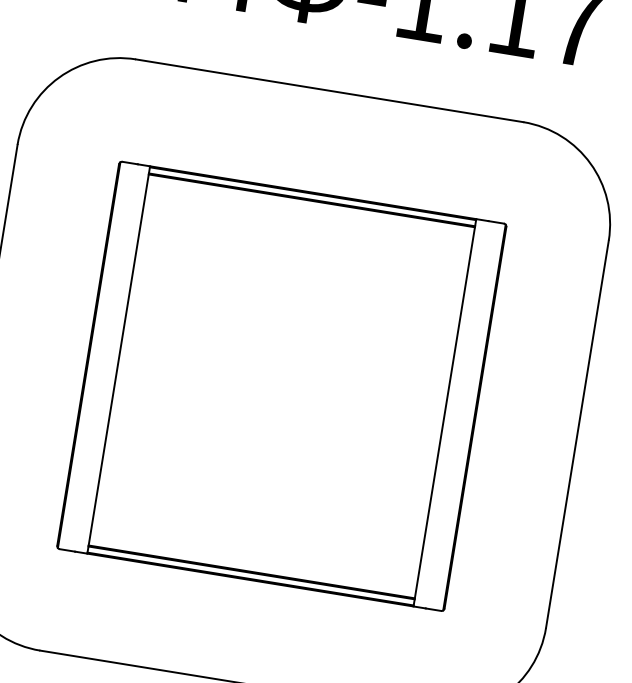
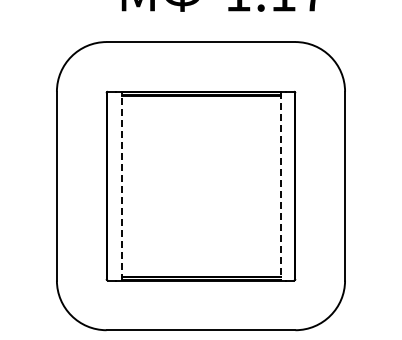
line: (118, 358) -> (121, 185), solid -> dashed
line: (444, 413) -> (280, 186), solid -> dashed

